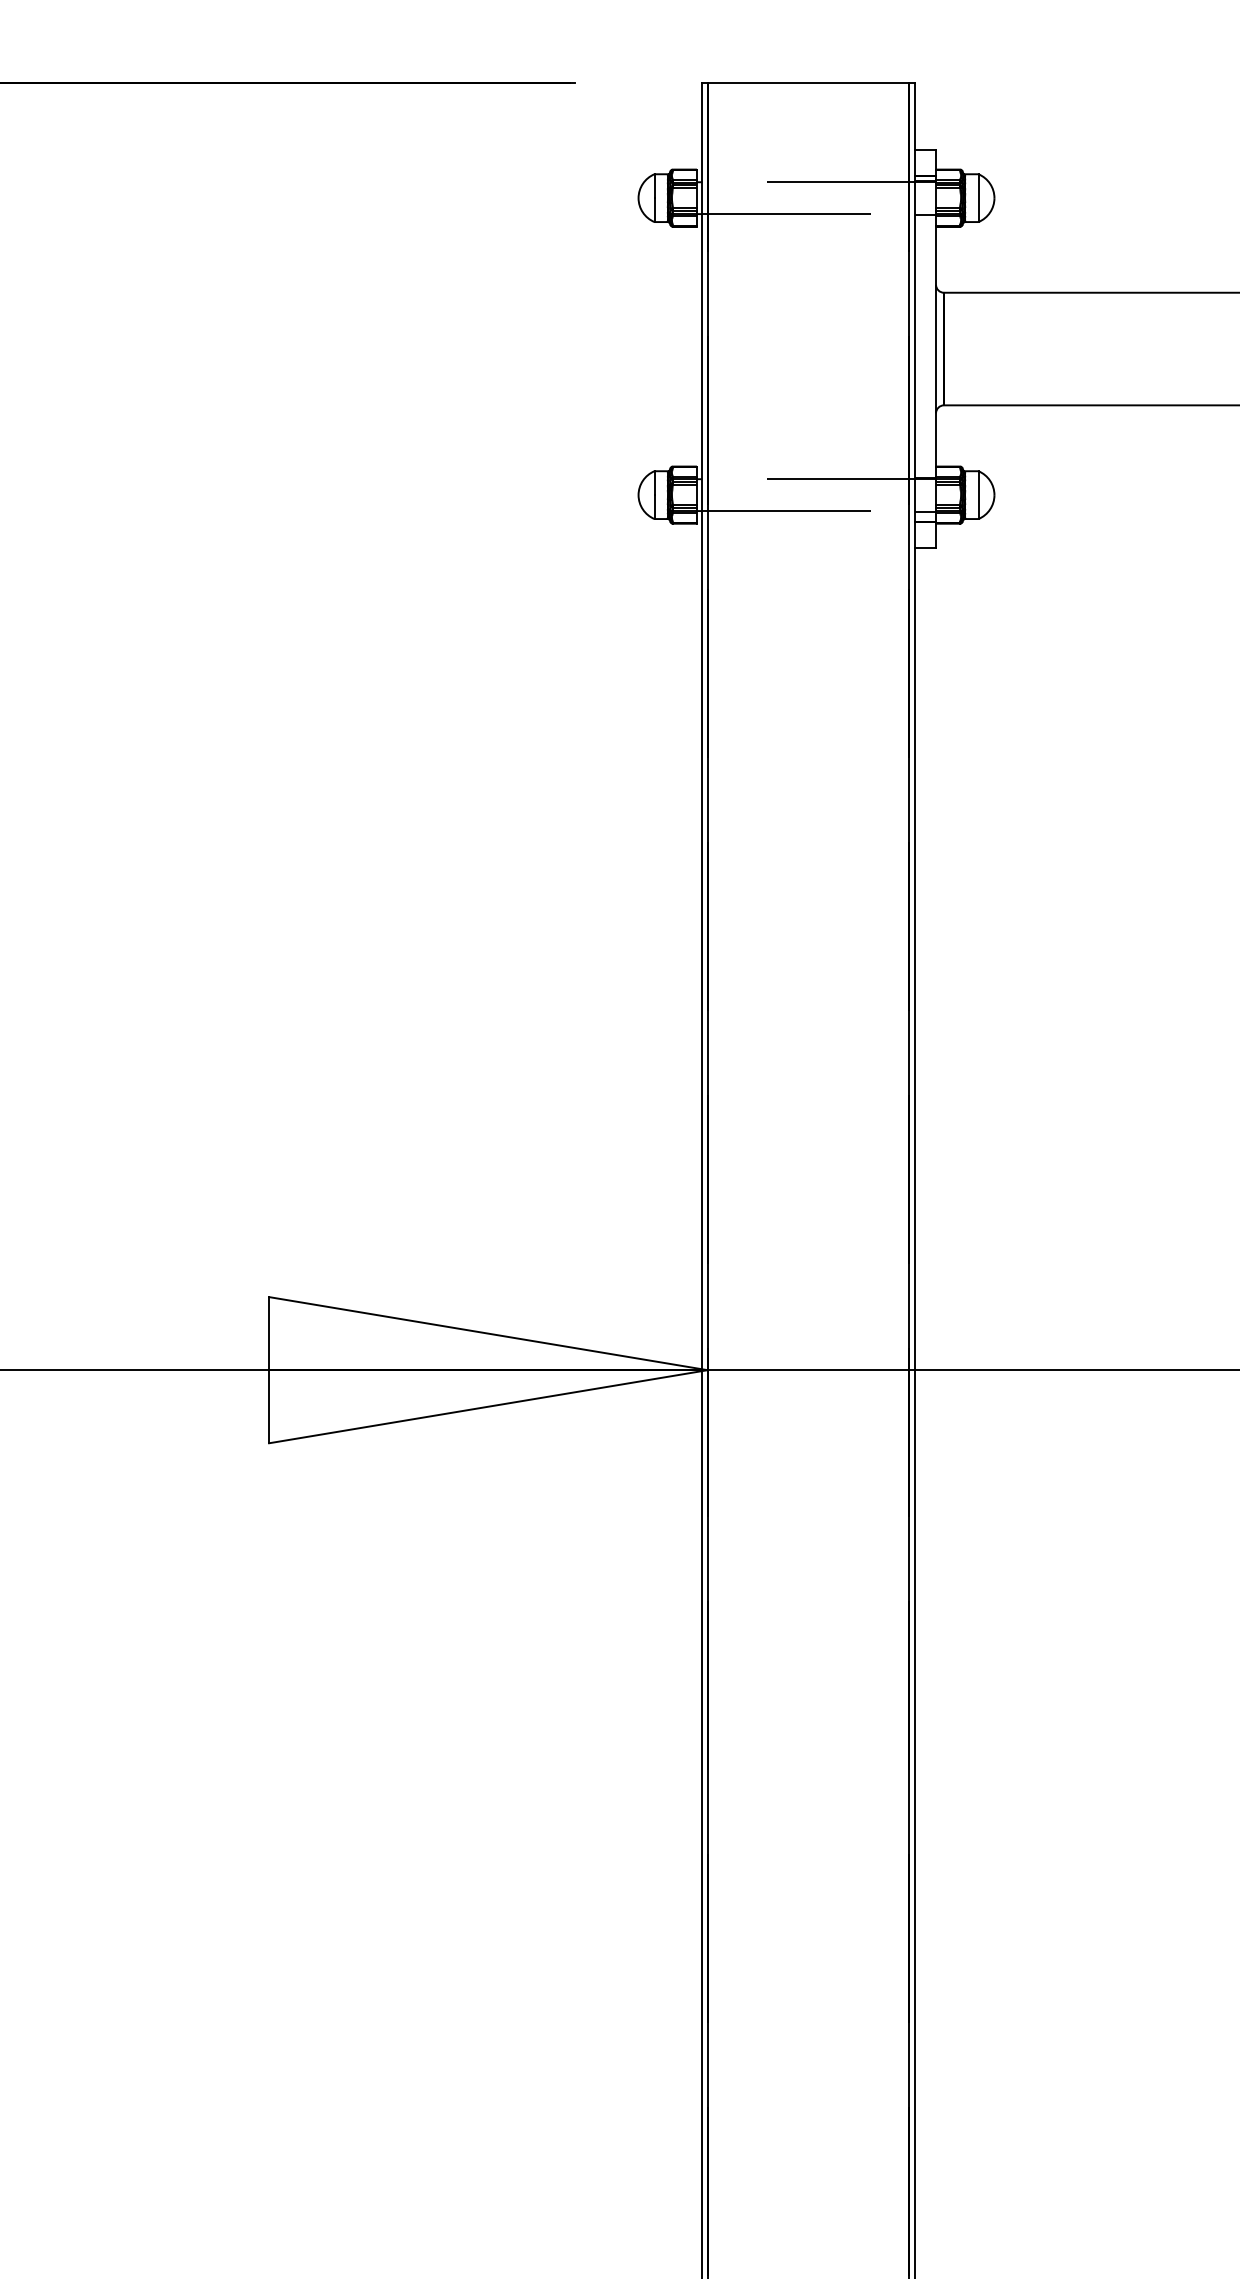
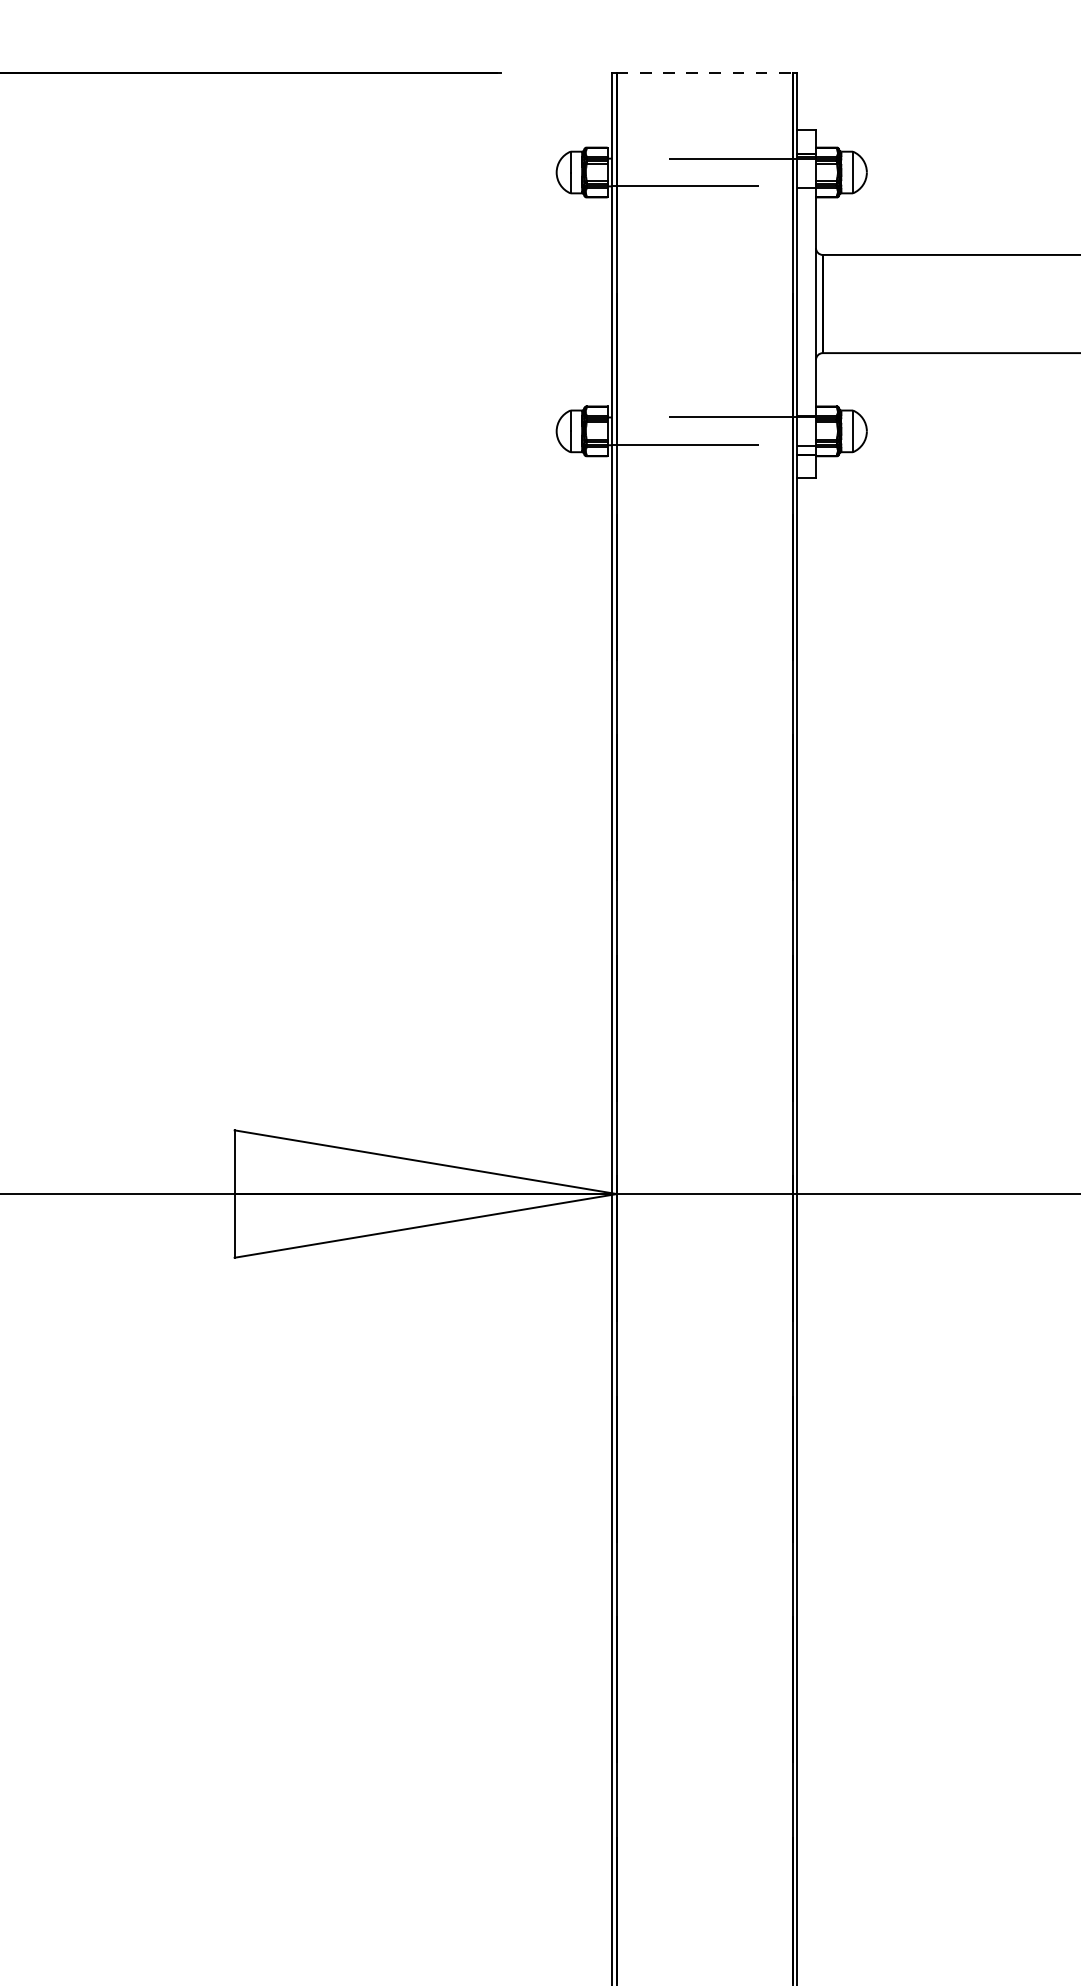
line: (808, 83) -> (704, 72), solid -> dashed

